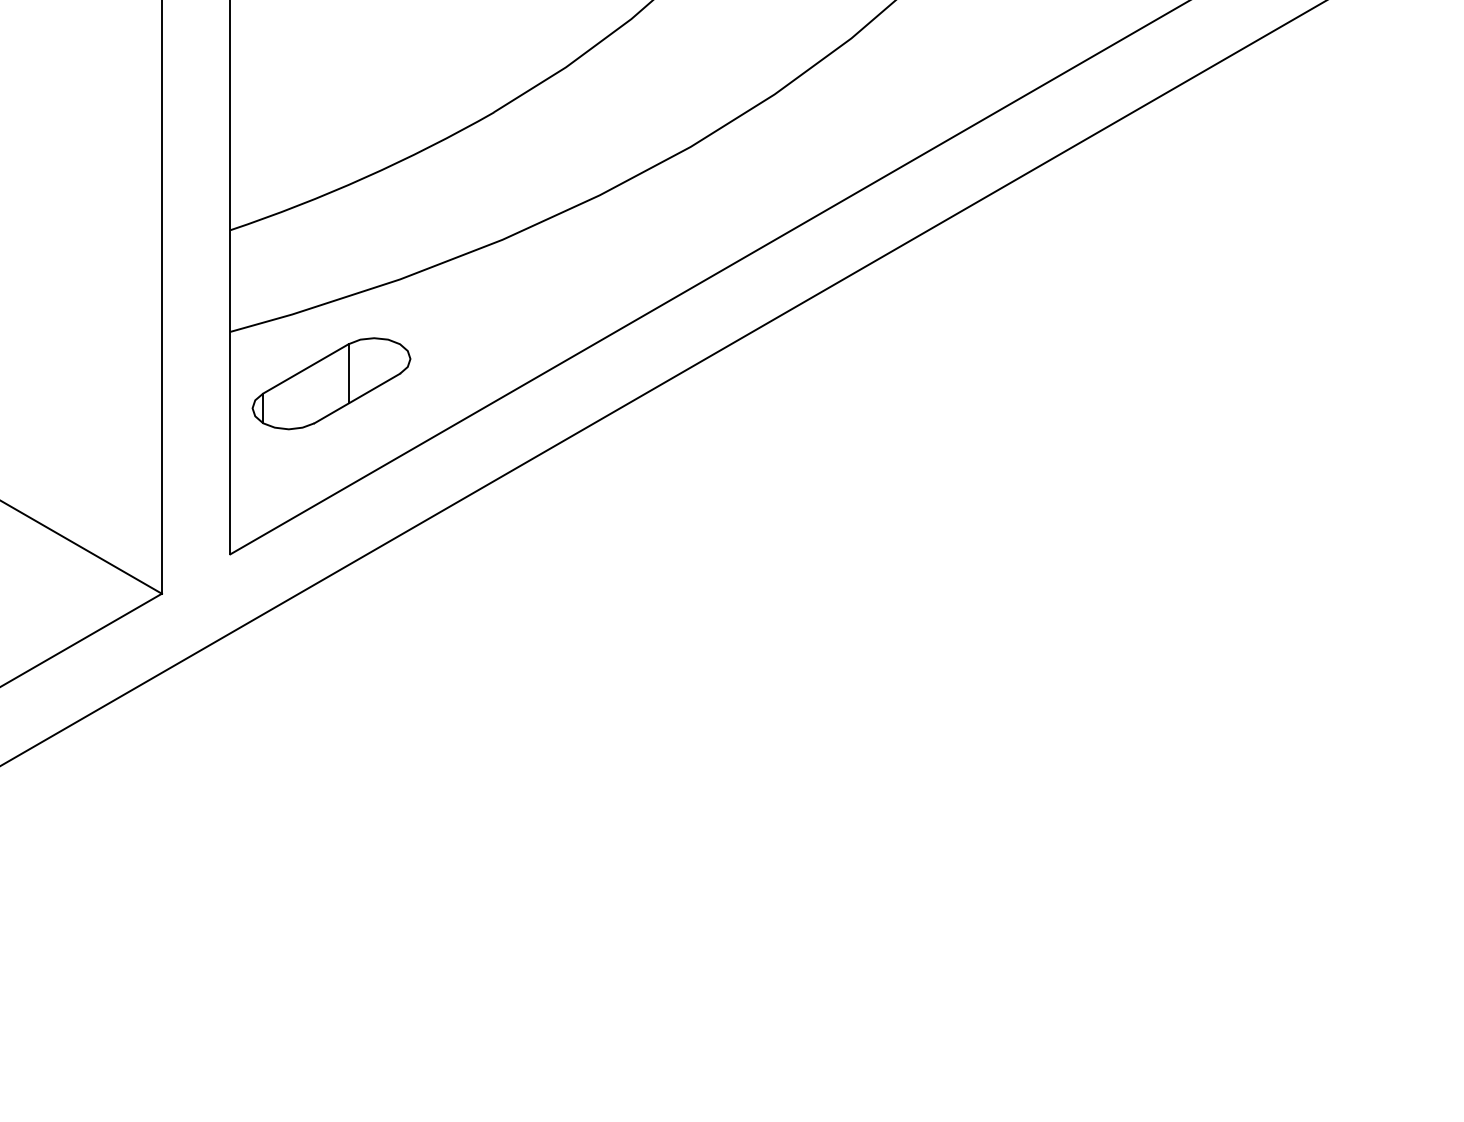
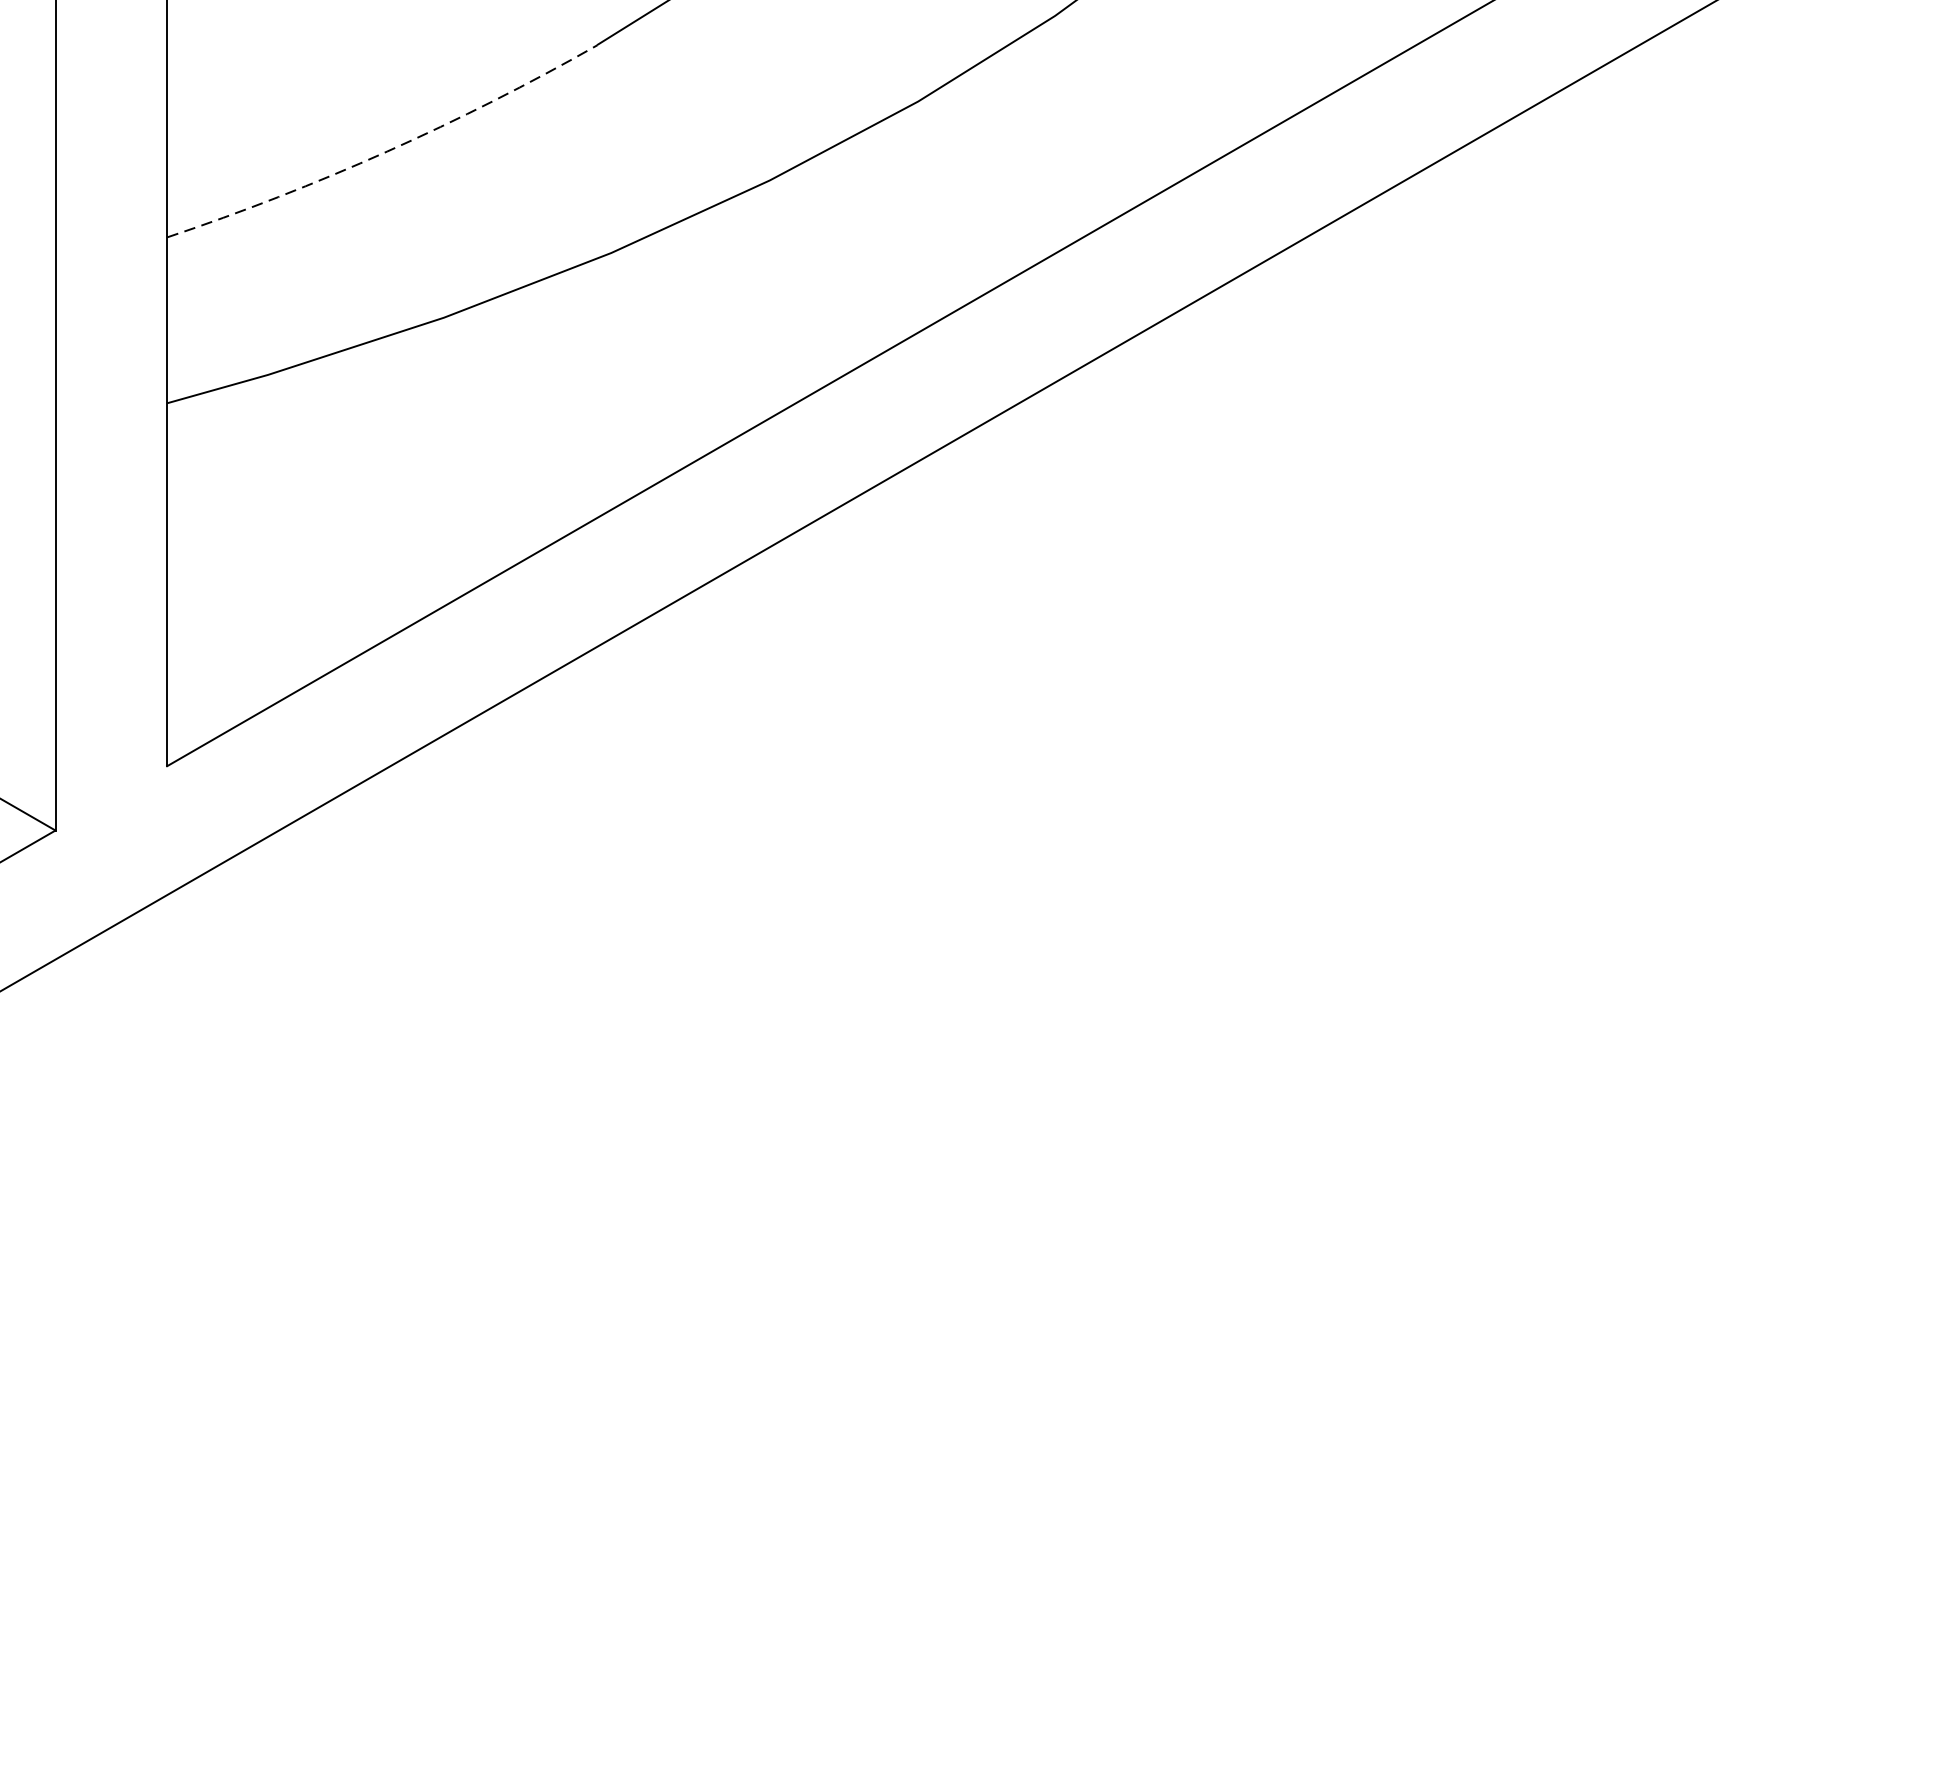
arc: (365, 177) -> (387, 151), solid -> dashed
part: (331, 383) -> (332, 487), removed

